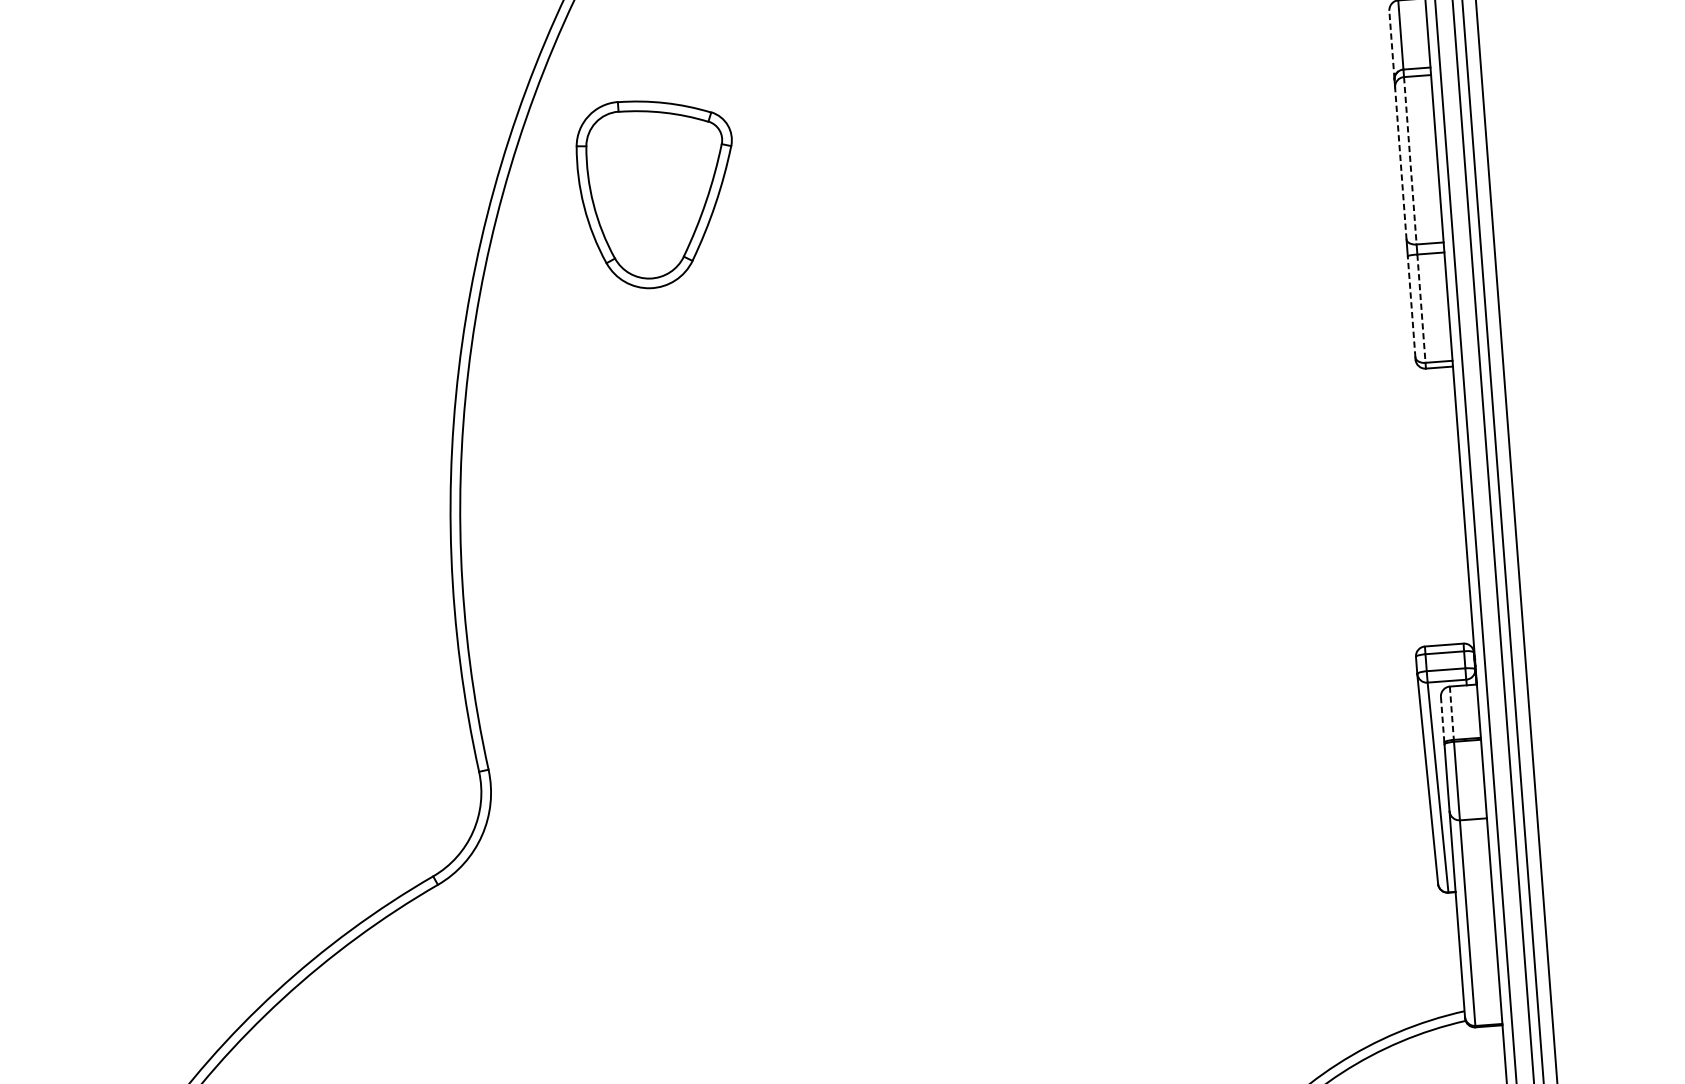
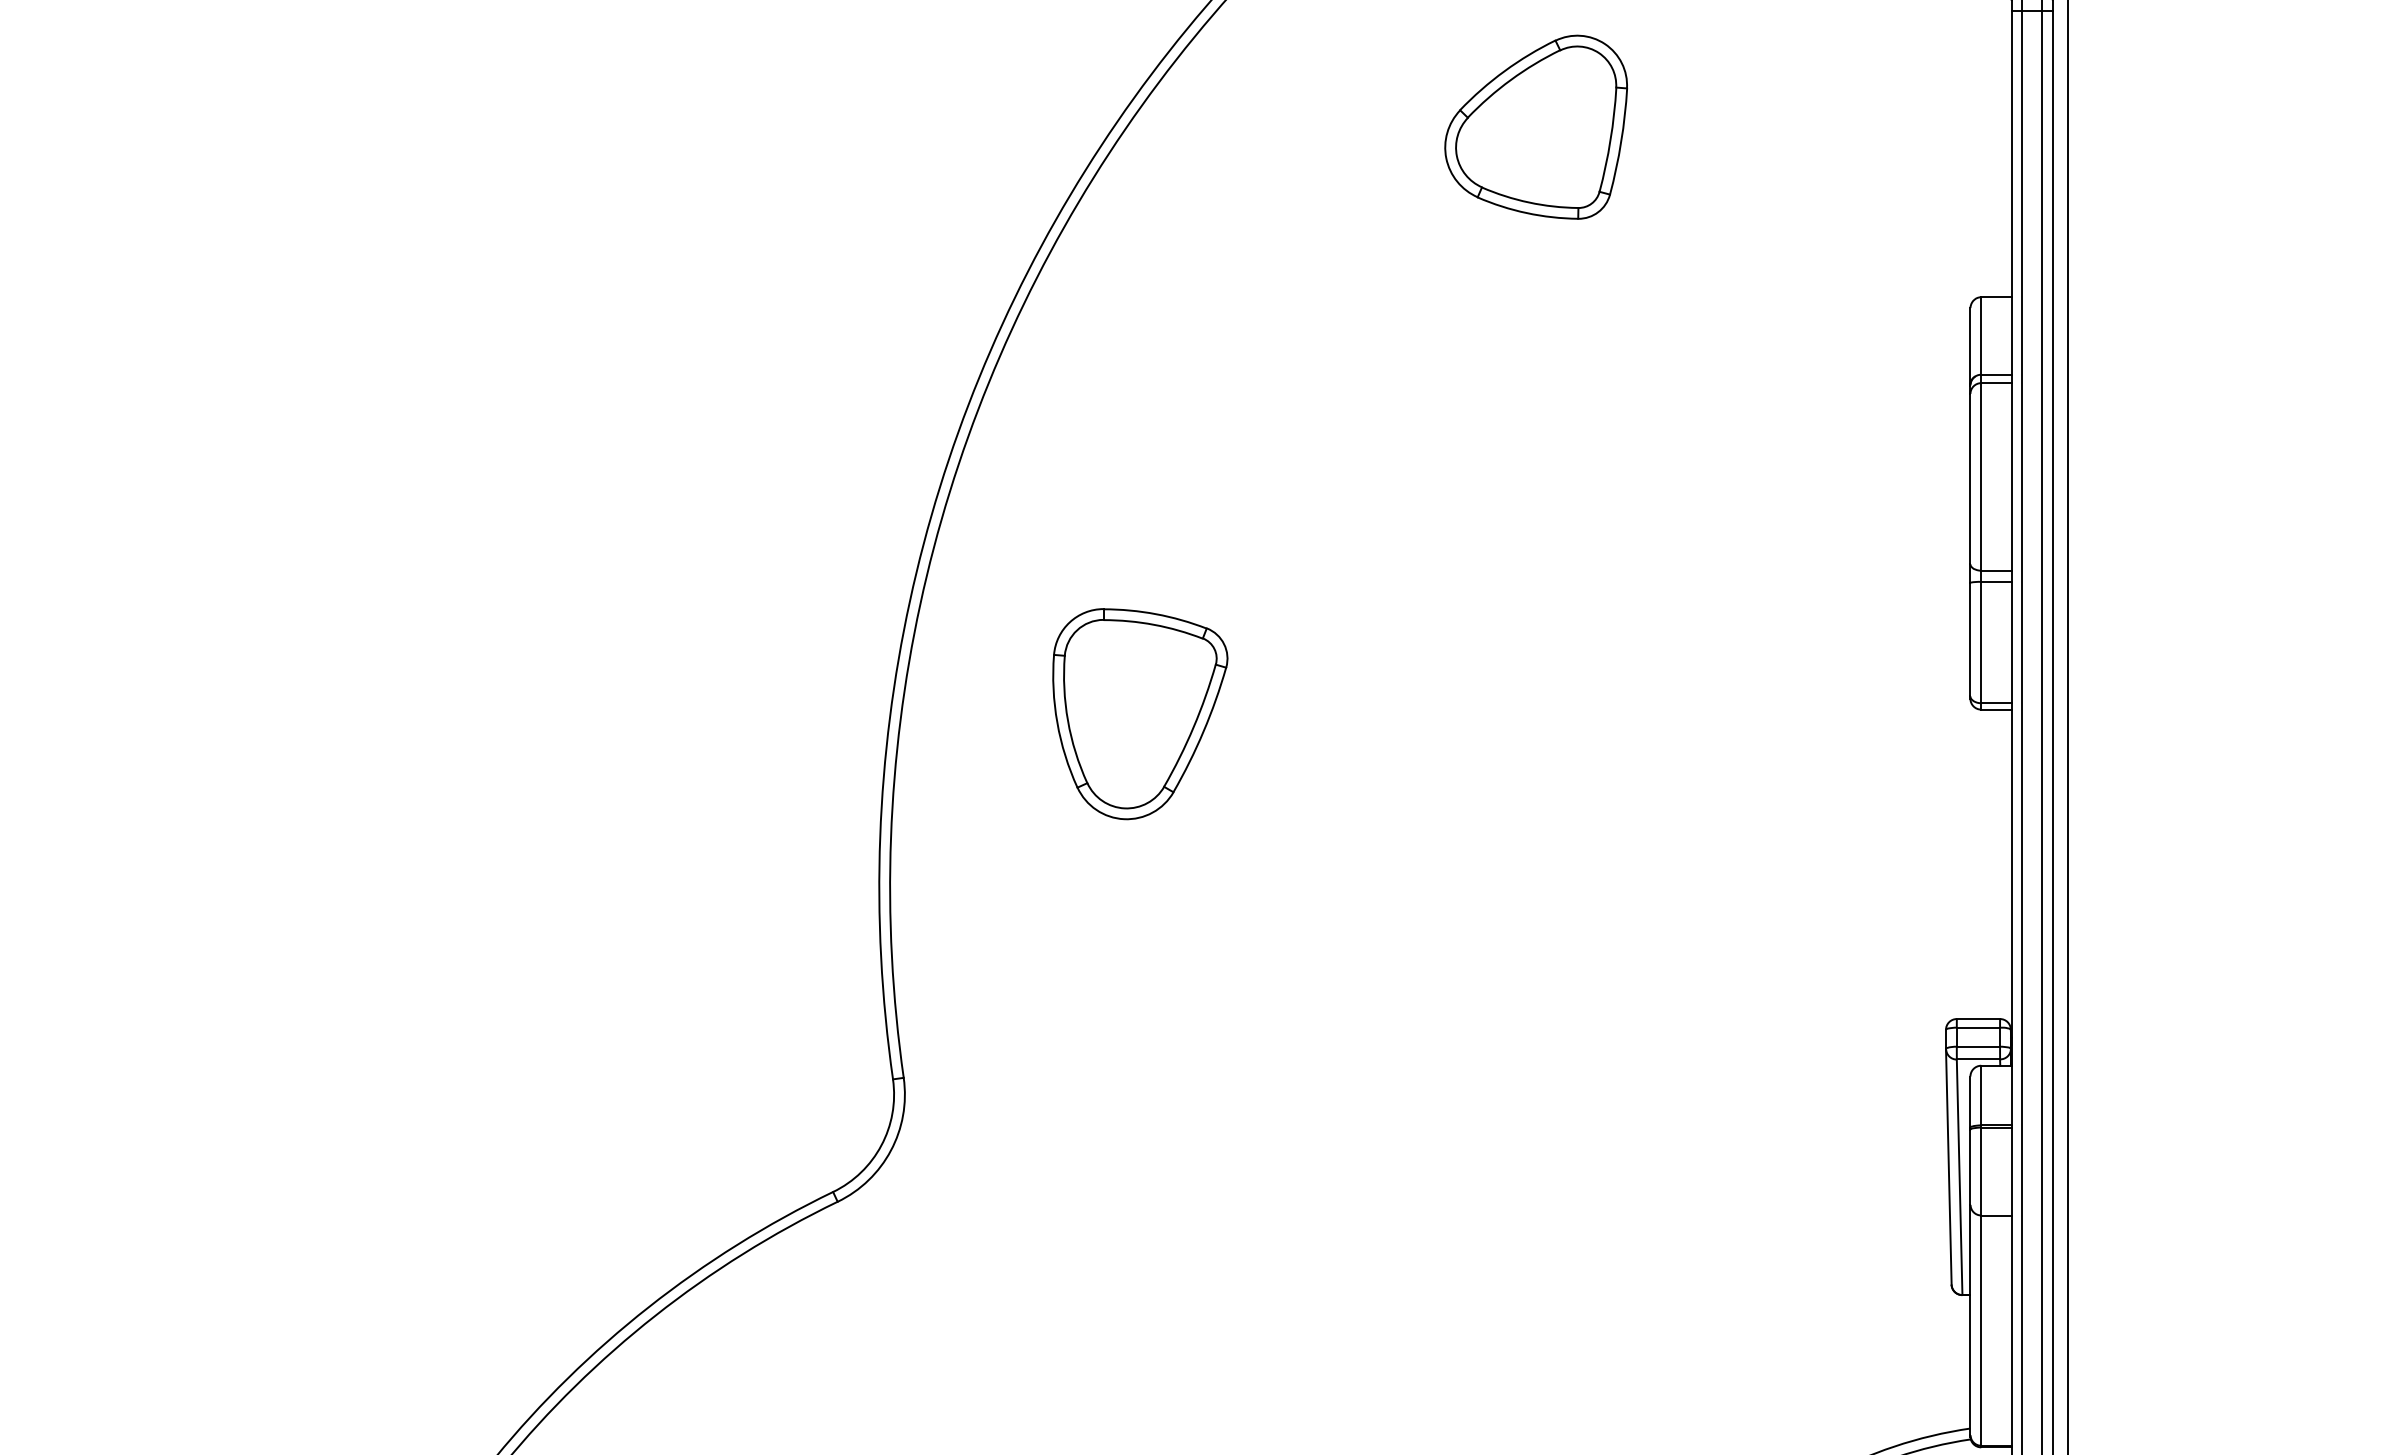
line: (1391, 44) -> (1970, 345), dashed -> solid
line: (1410, 160) -> (1981, 476), dashed -> solid
line: (1400, 162) -> (1970, 478), dashed -> solid
part: (657, 193) -> (1140, 714), moved
line: (1411, 306) -> (1970, 639), dashed -> solid
line: (1421, 308) -> (1981, 642), dashed -> solid
line: (1452, 713) -> (1981, 1095), dashed -> solid
line: (1442, 720) -> (1970, 1102), dashed -> solid

